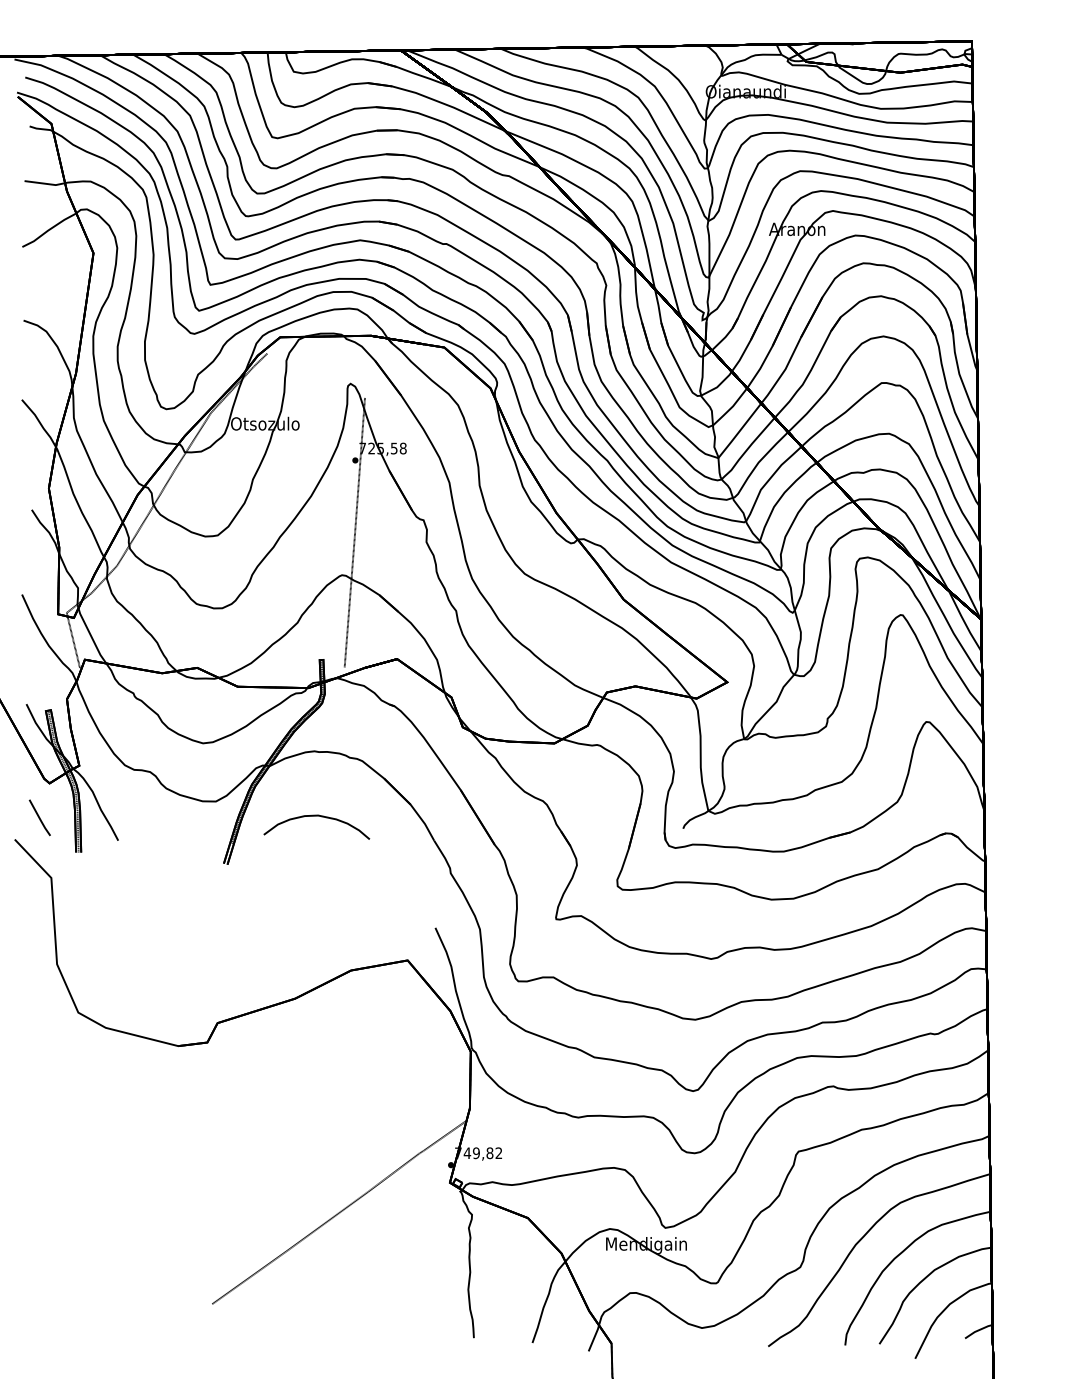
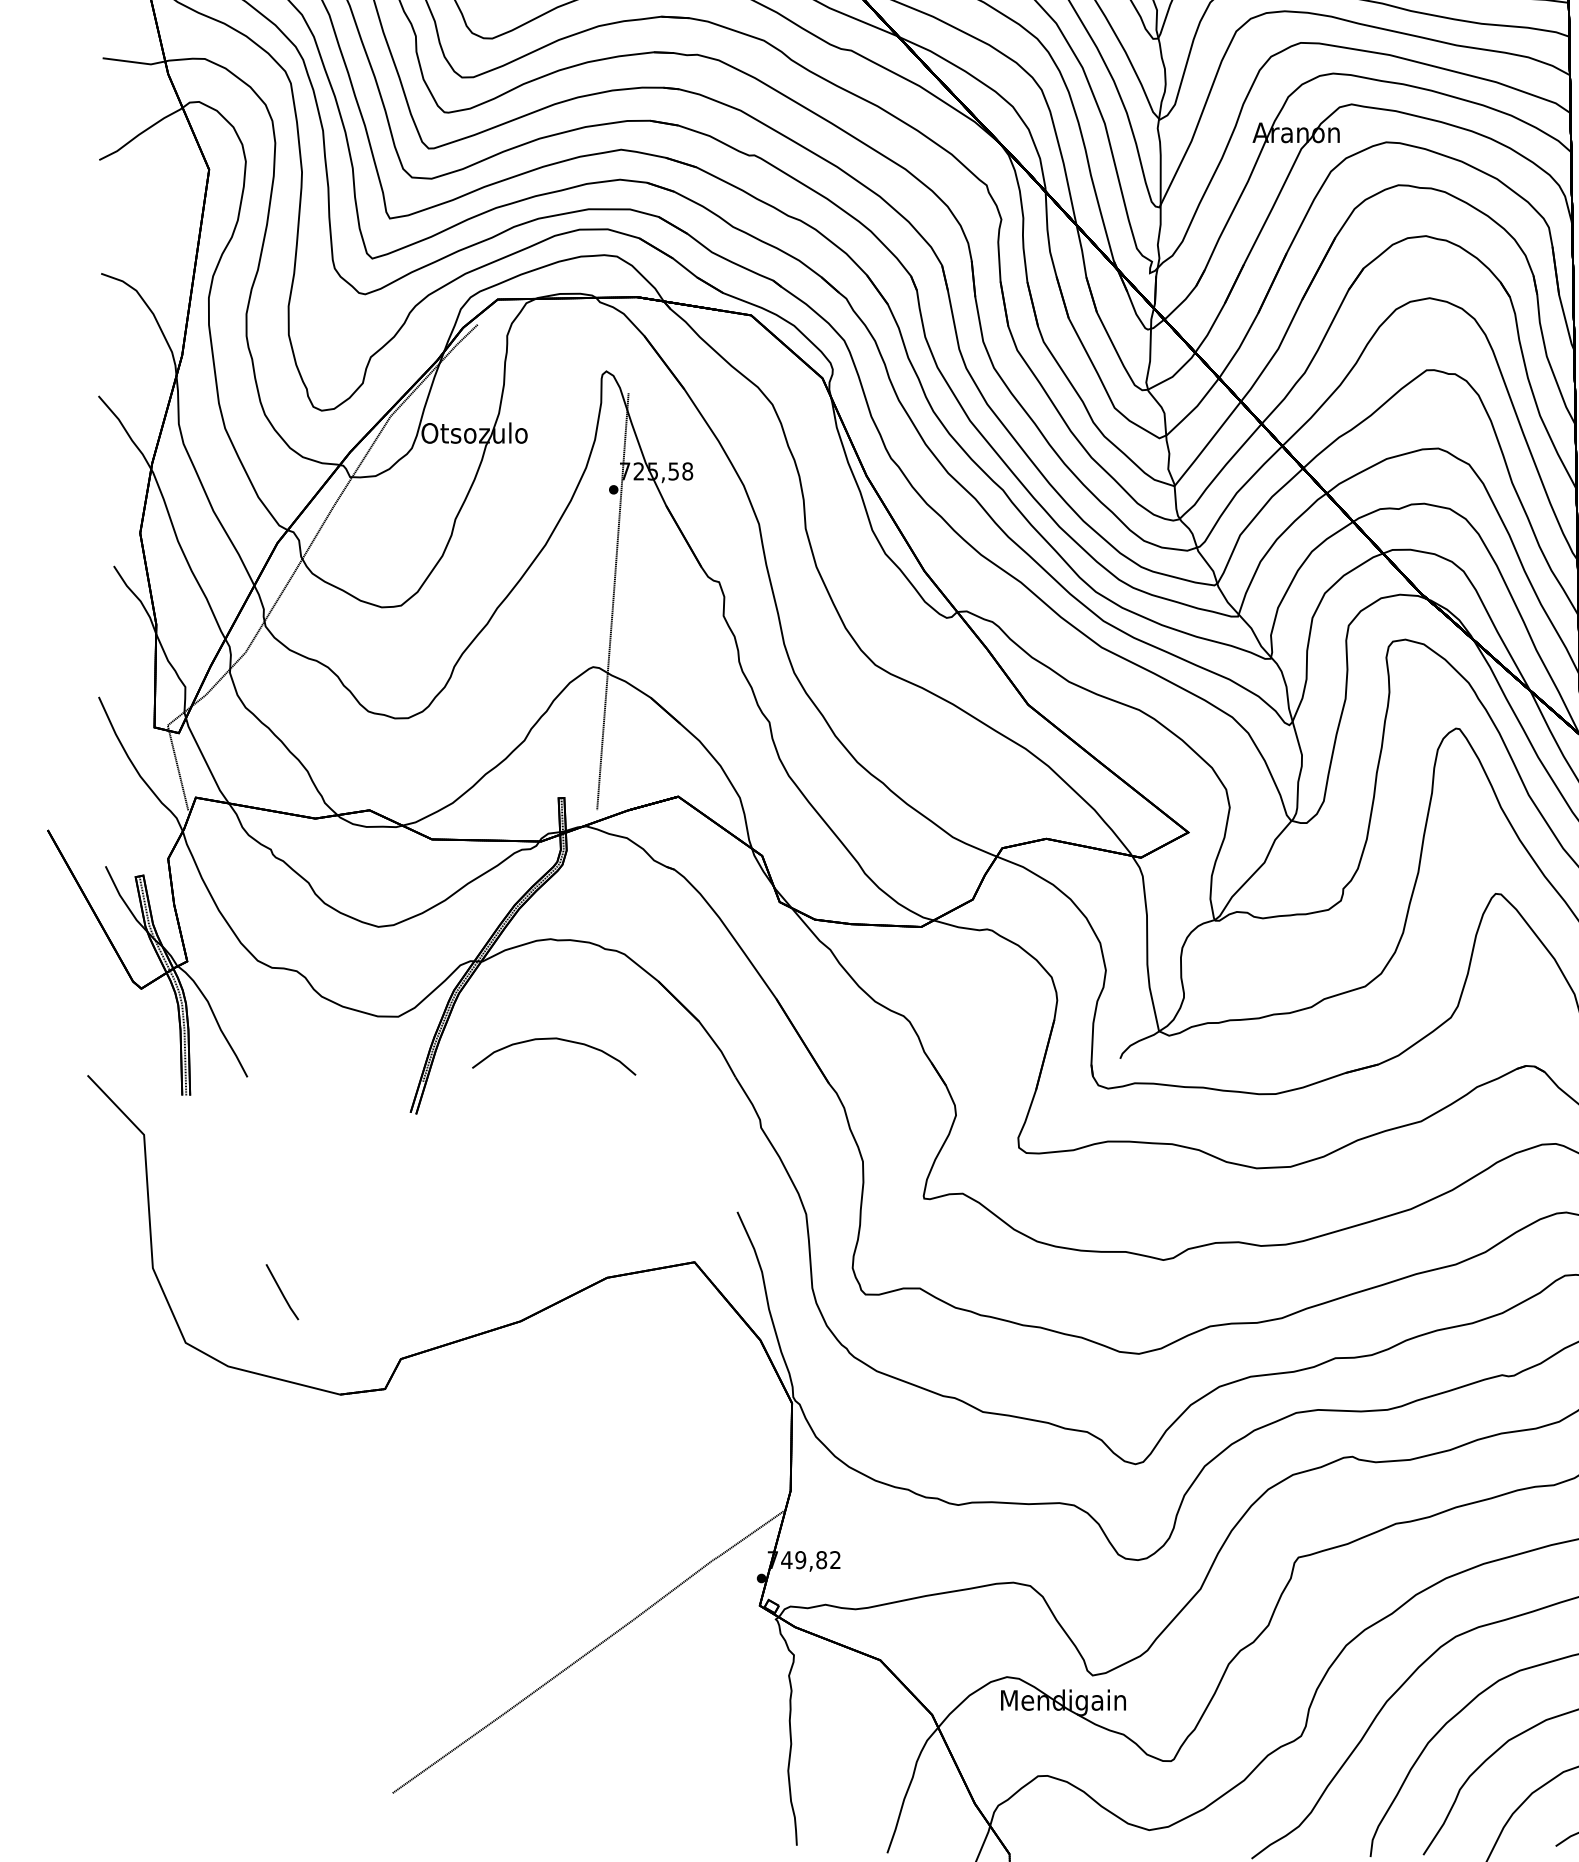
line: (39, 817) -> (281, 1291), moved

